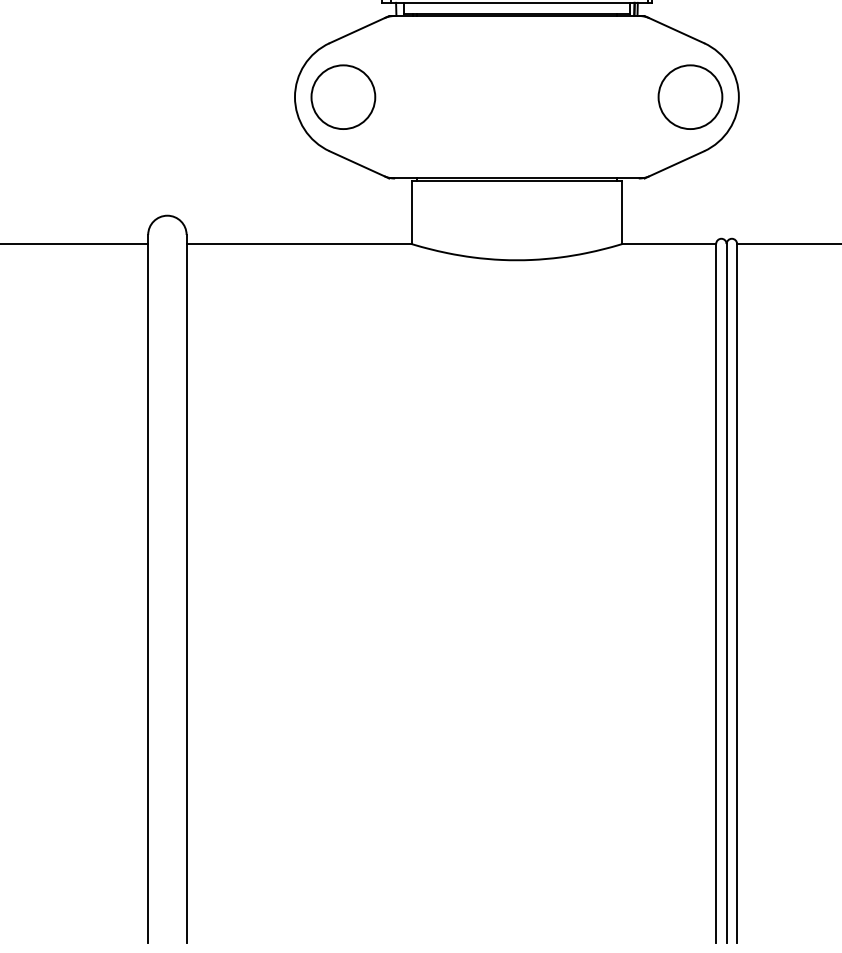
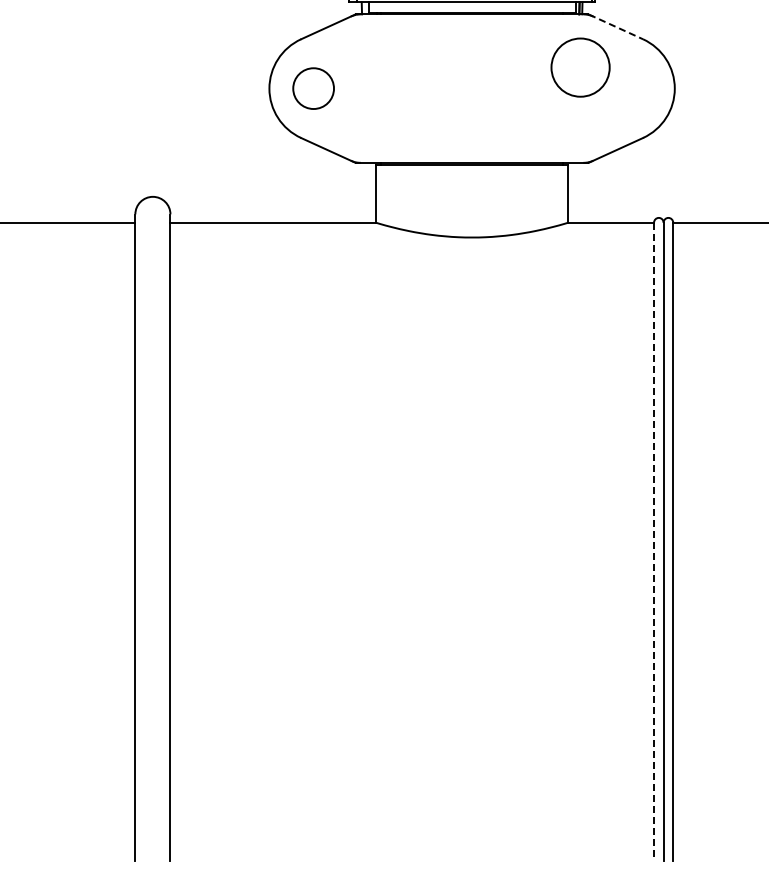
line: (675, 29) -> (616, 26), solid -> dashed
circle: (343, 97) -> (313, 88), size x0.7
circle: (690, 97) -> (580, 67), moved
line: (716, 594) -> (654, 542), solid -> dashed

